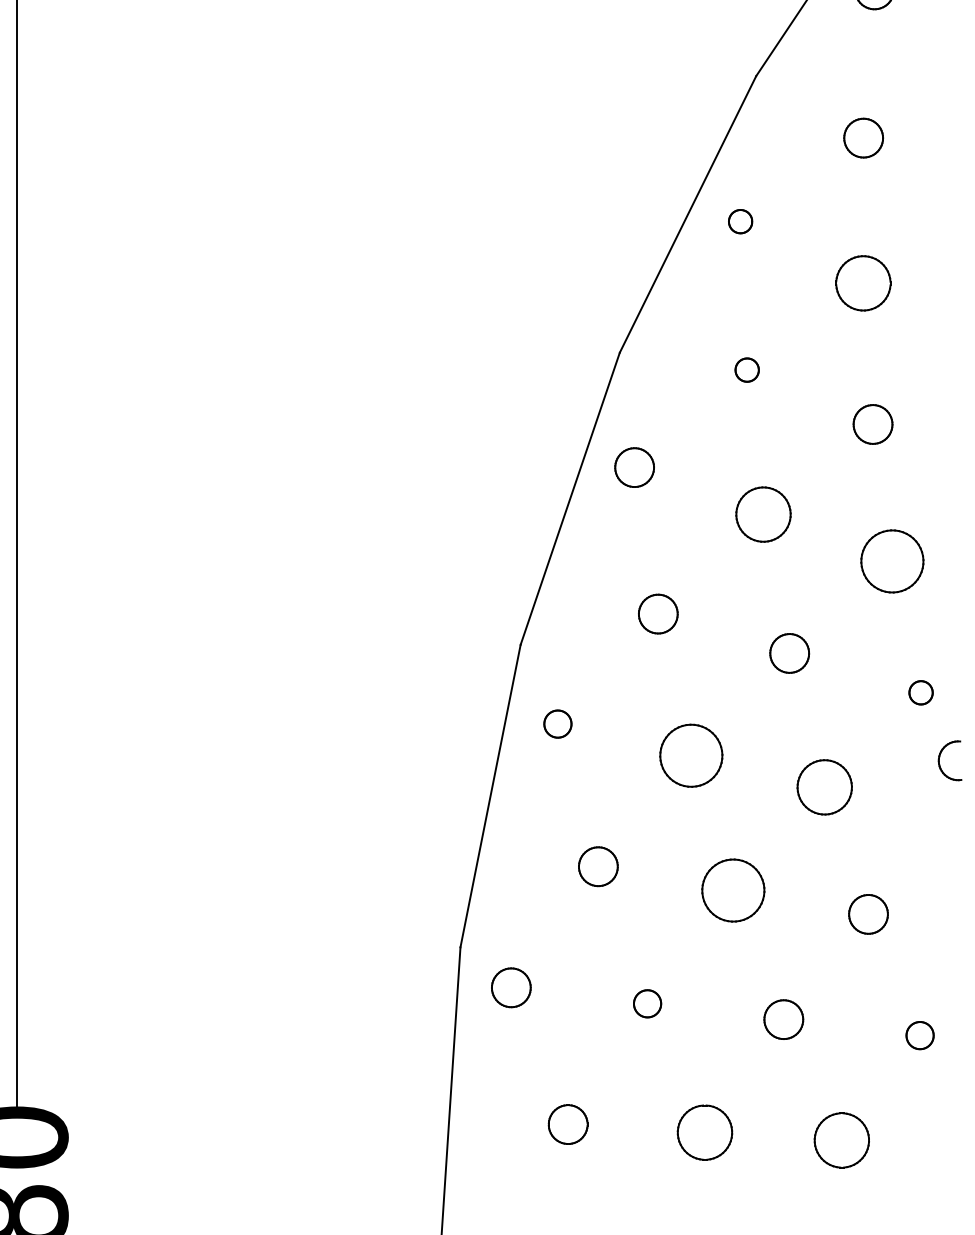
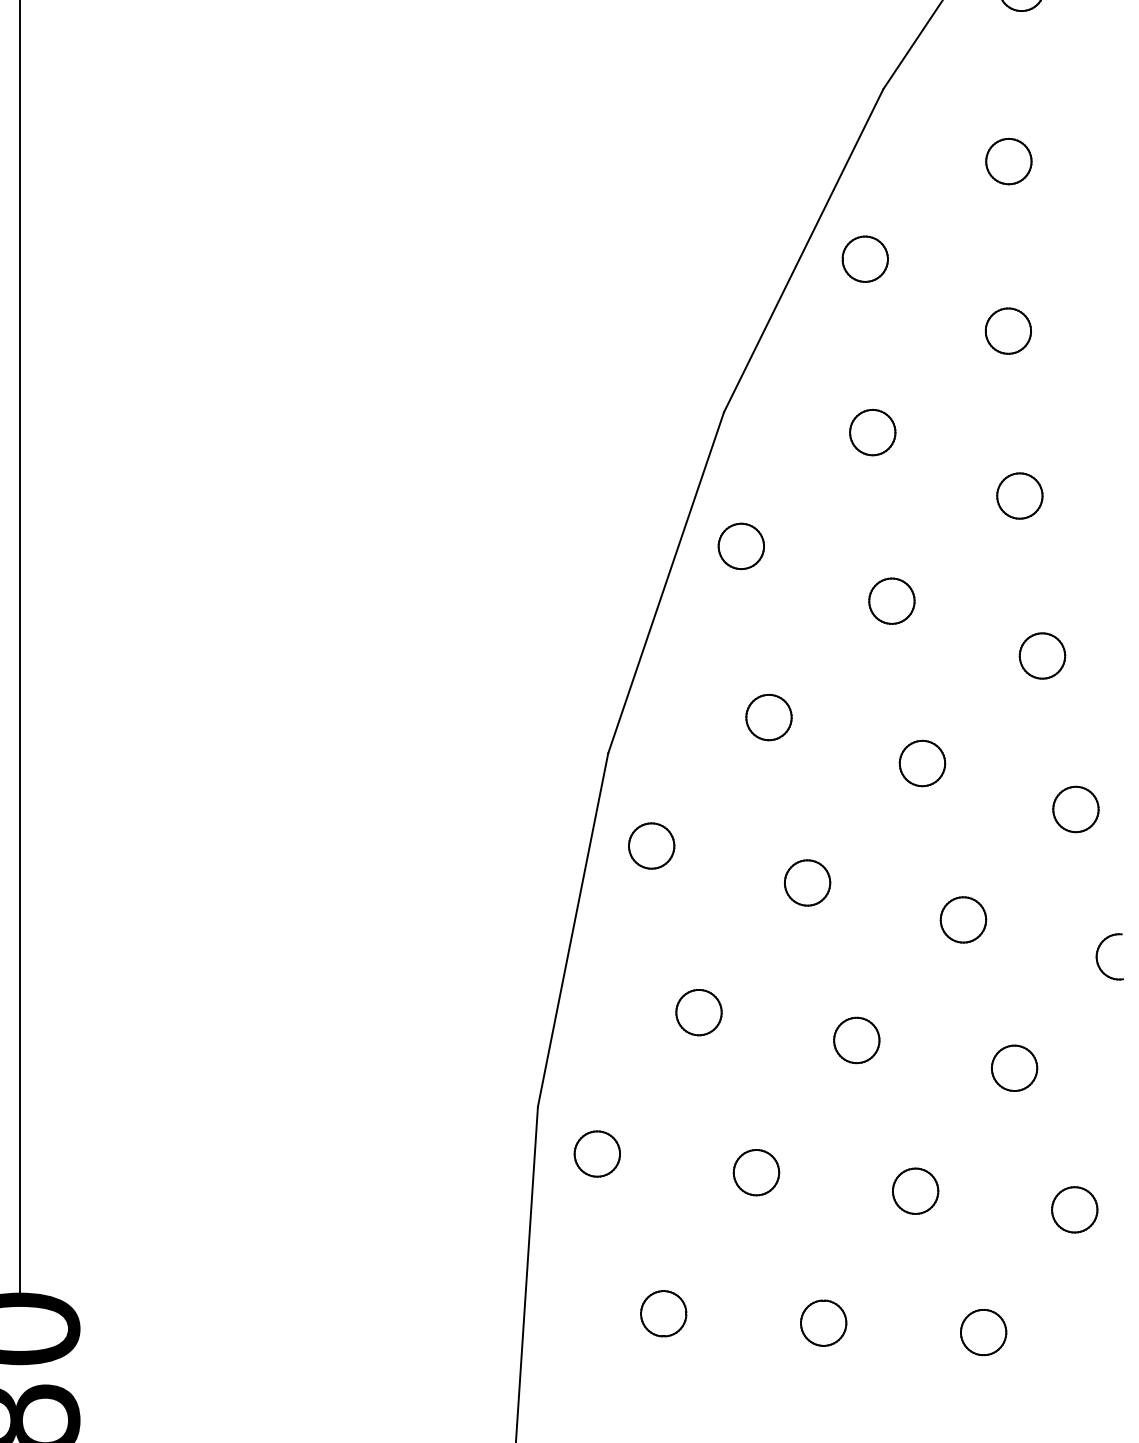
part: (740, 221) -> (864, 258), size x1.67
part: (862, 282) -> (1007, 330), size x0.71
part: (746, 370) -> (872, 432), size x1.67
part: (763, 513) -> (891, 600), size x0.71
part: (892, 560) -> (1042, 655), size x0.62
part: (920, 692) -> (1075, 809), size x1.67
part: (557, 723) -> (651, 845), size x1.43
part: (691, 755) -> (807, 882), size x0.62
part: (940, 757) -> (1098, 952), moved
part: (824, 787) -> (963, 919), size x0.71
part: (733, 890) -> (856, 1040), size x0.62
part: (647, 1003) -> (756, 1172), size x1.43
part: (919, 1035) -> (1074, 1209), size x1.43
part: (704, 1132) -> (823, 1322), size x0.71
part: (841, 1140) -> (983, 1332), size x0.71

